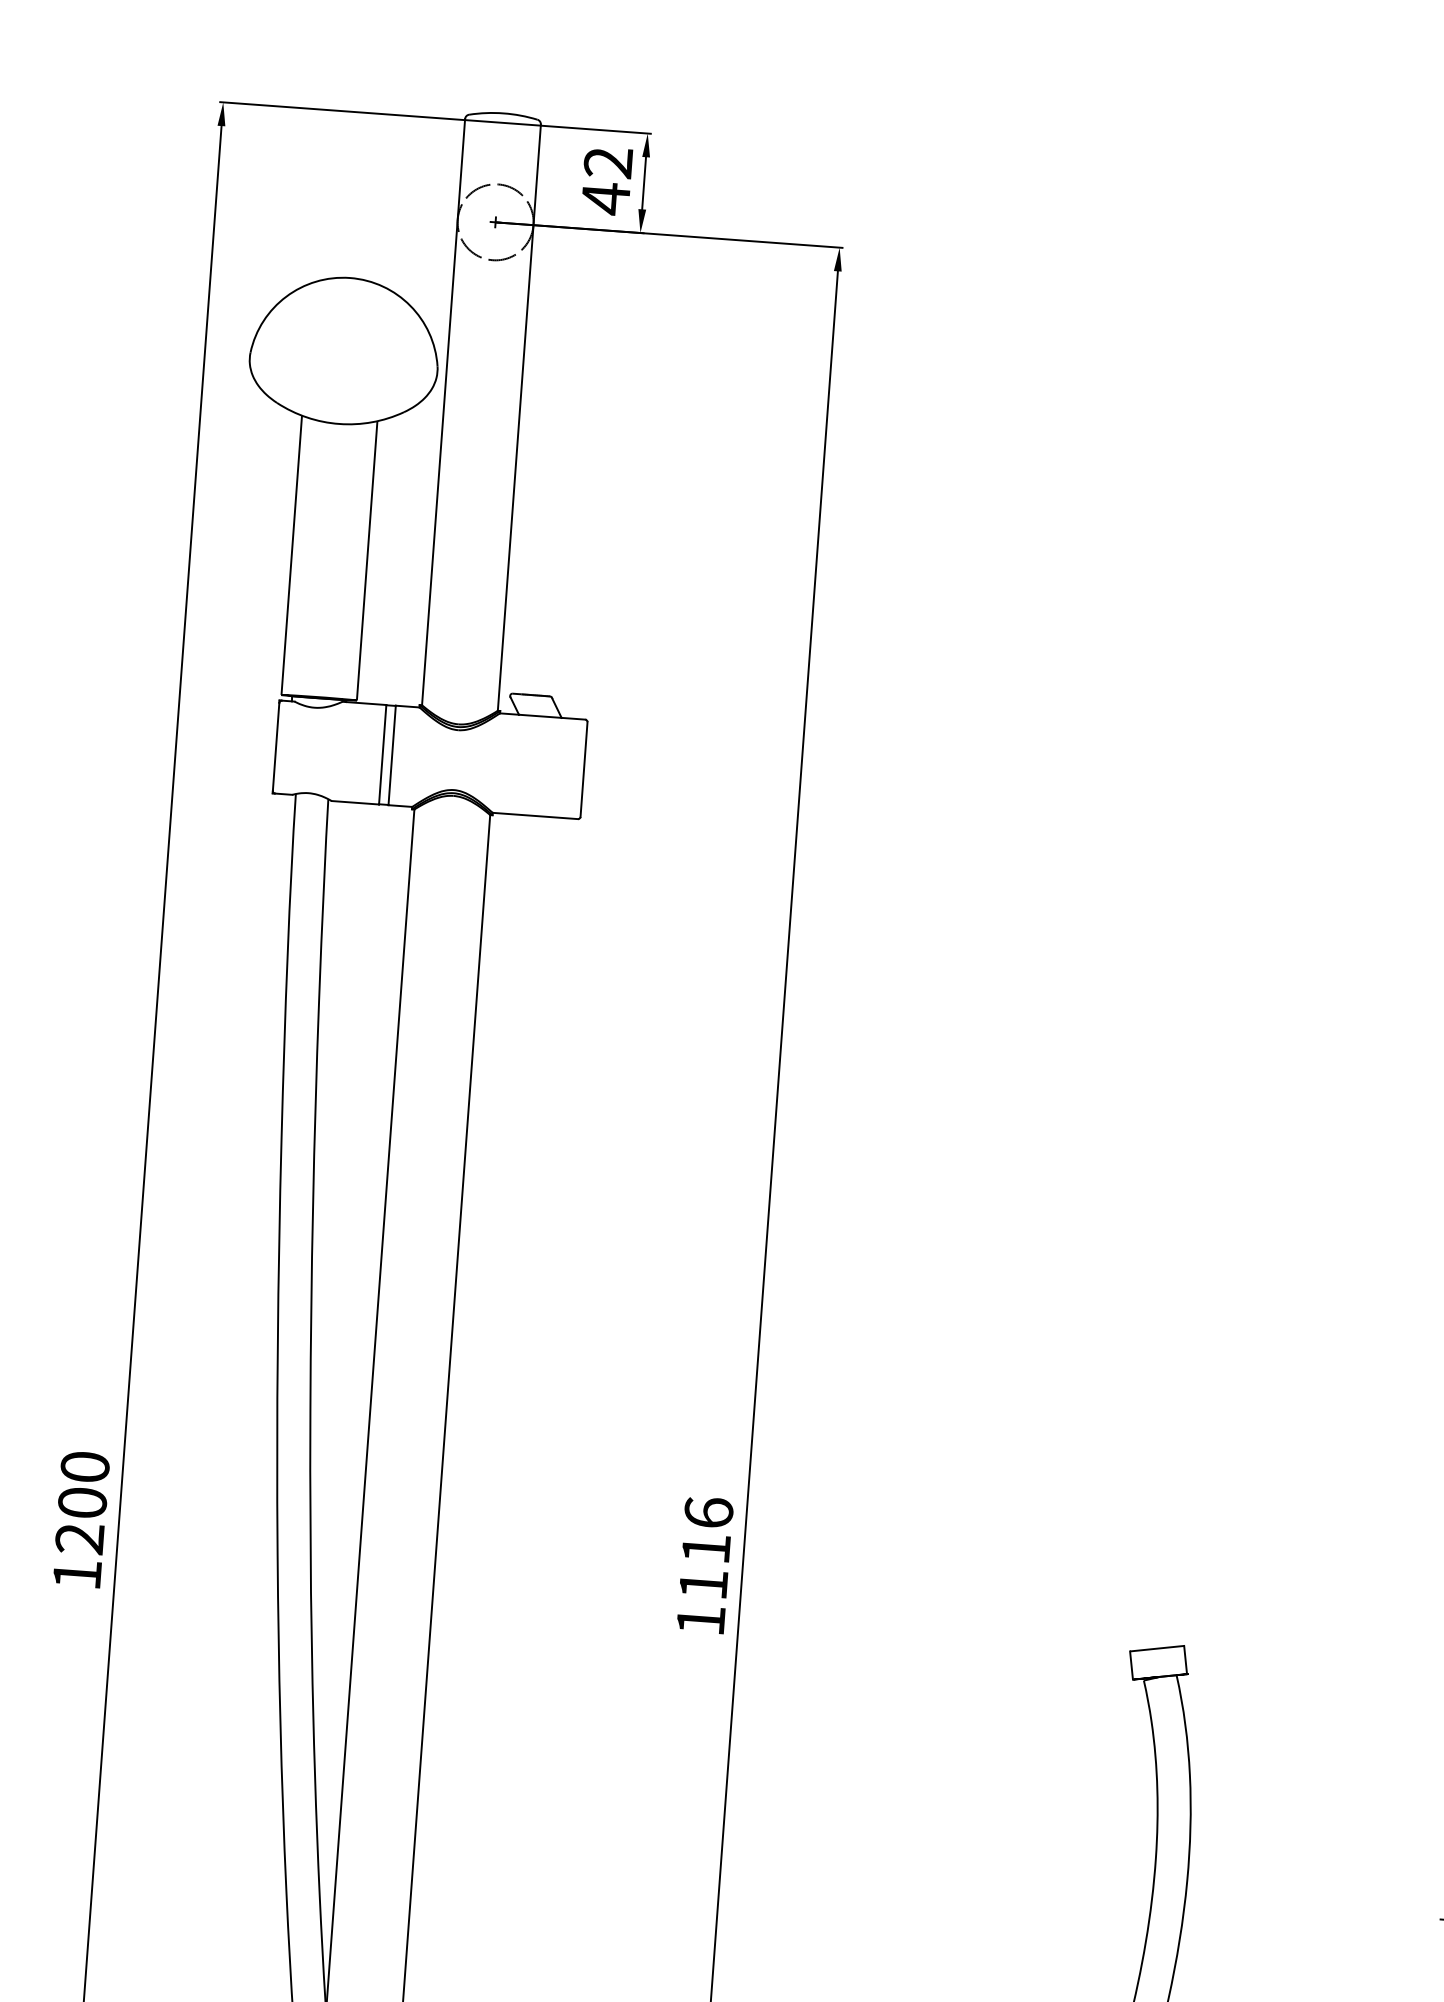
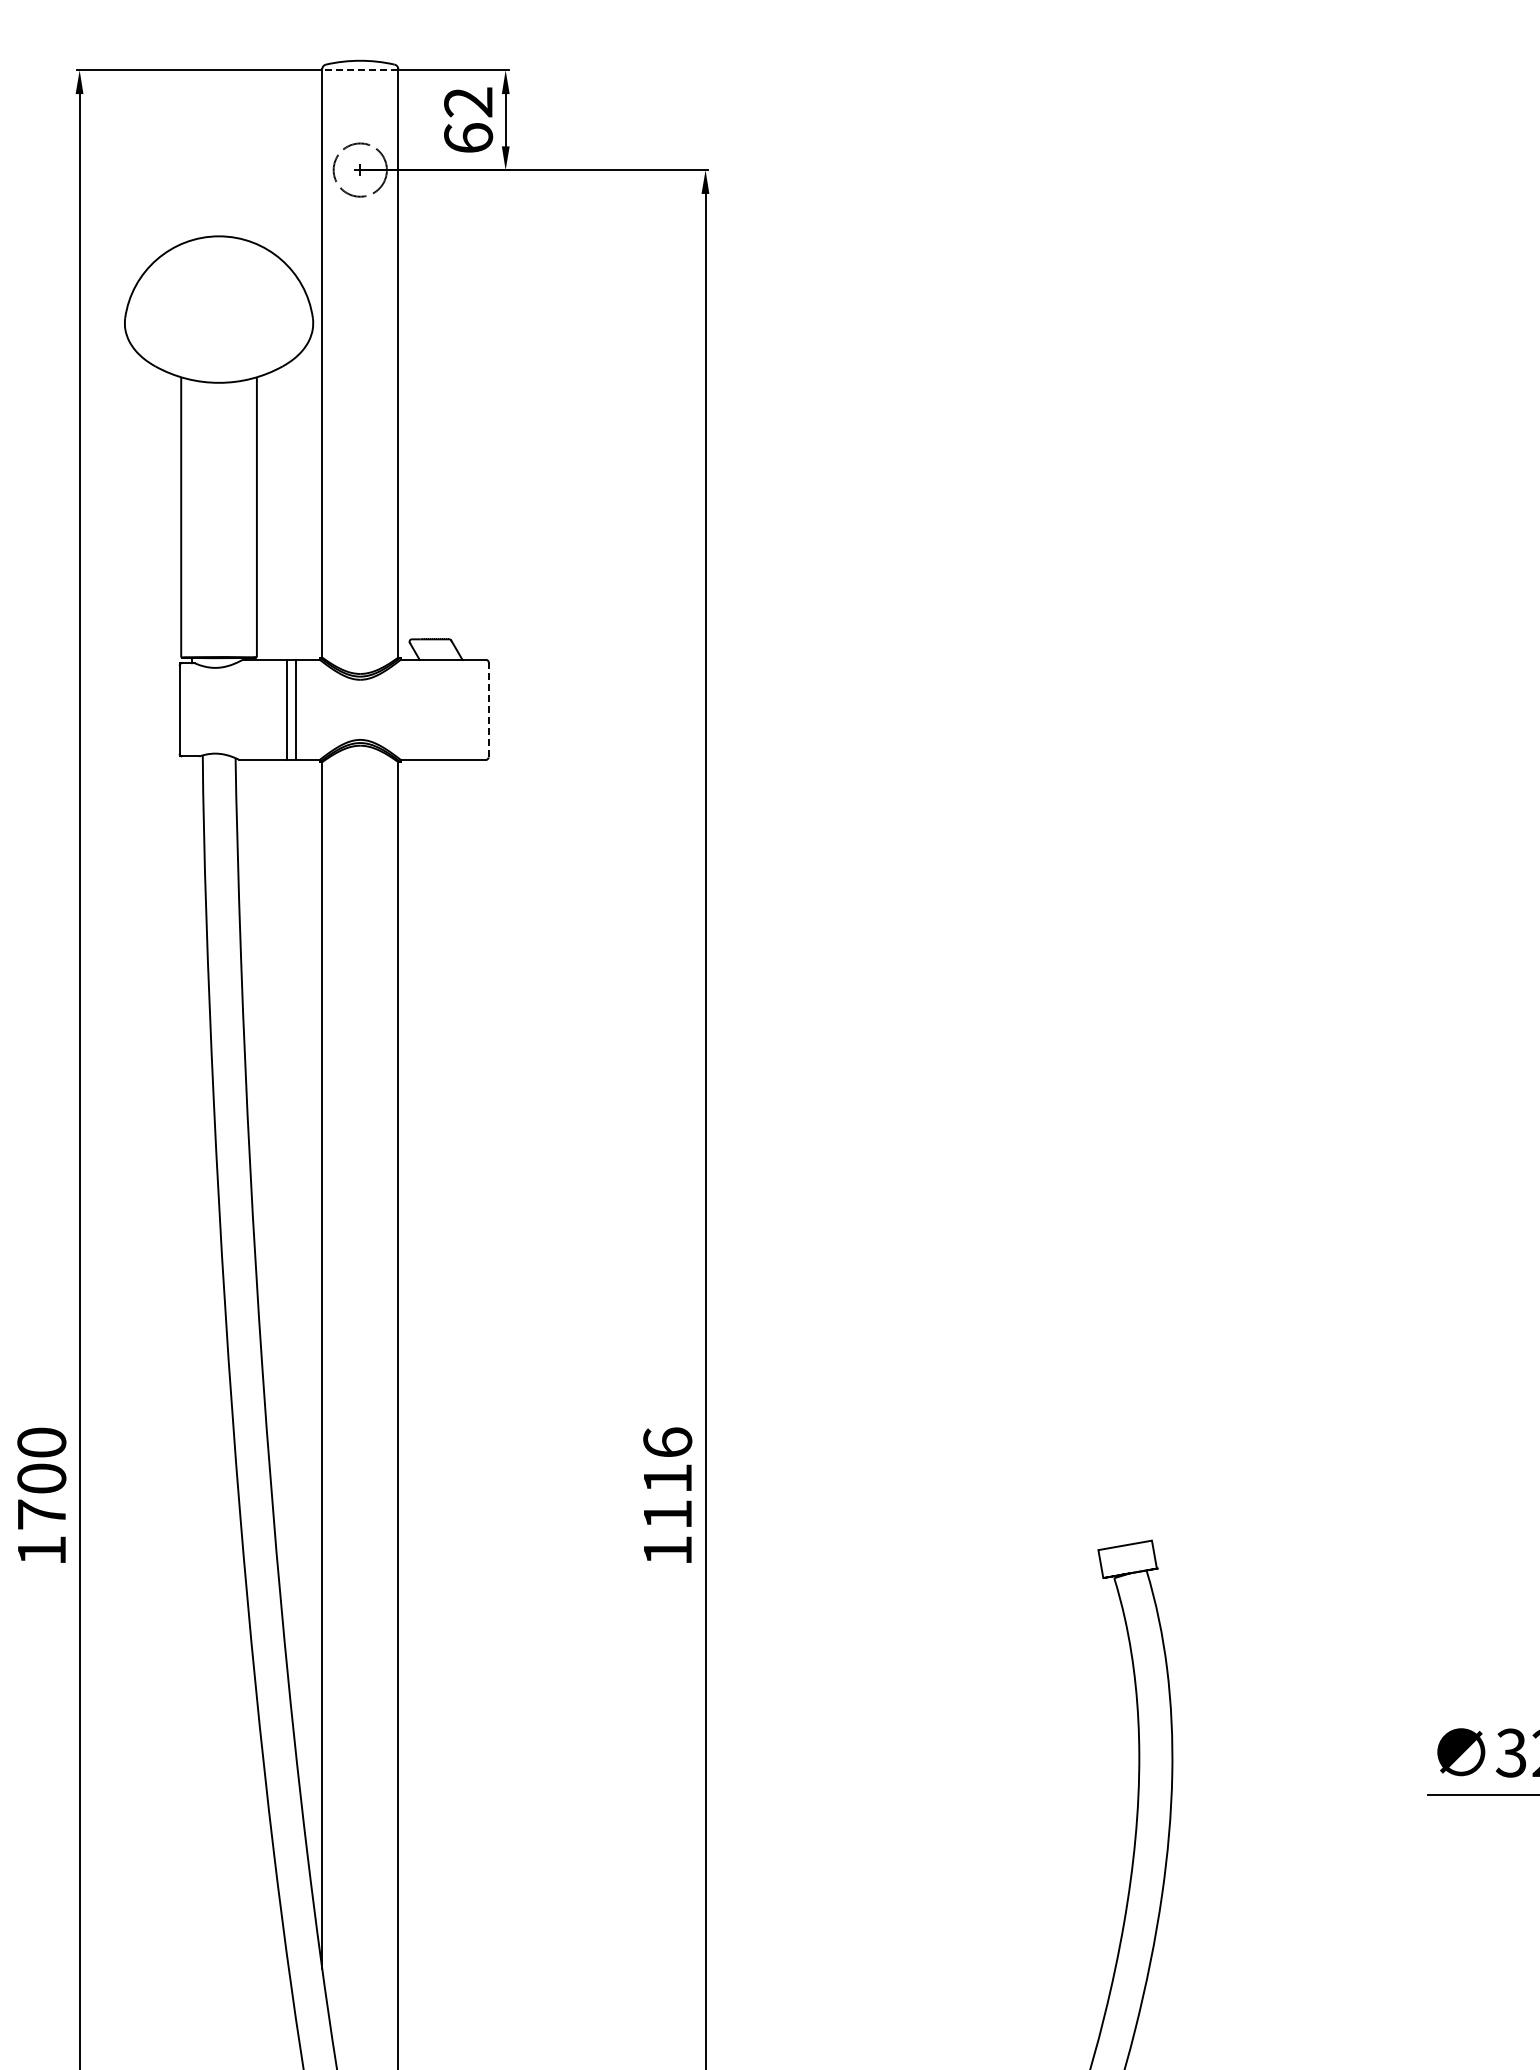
line: (502, 123) -> (359, 70), solid -> dashed
text: (605, 198) -> (468, 138), 42 -> 62
circle: (495, 222) -> (360, 170), size x0.7
line: (583, 769) -> (488, 709), solid -> dashed
text: (79, 1538) -> (41, 1514), 1200 -> 1700

